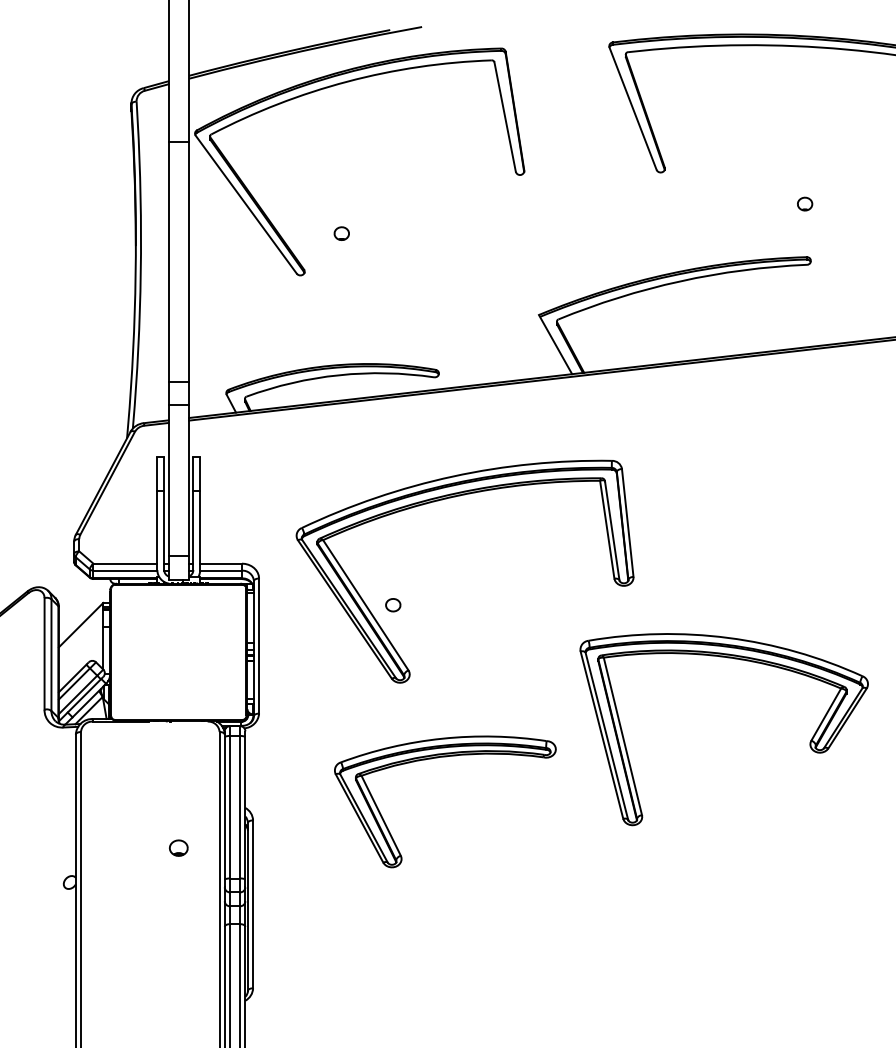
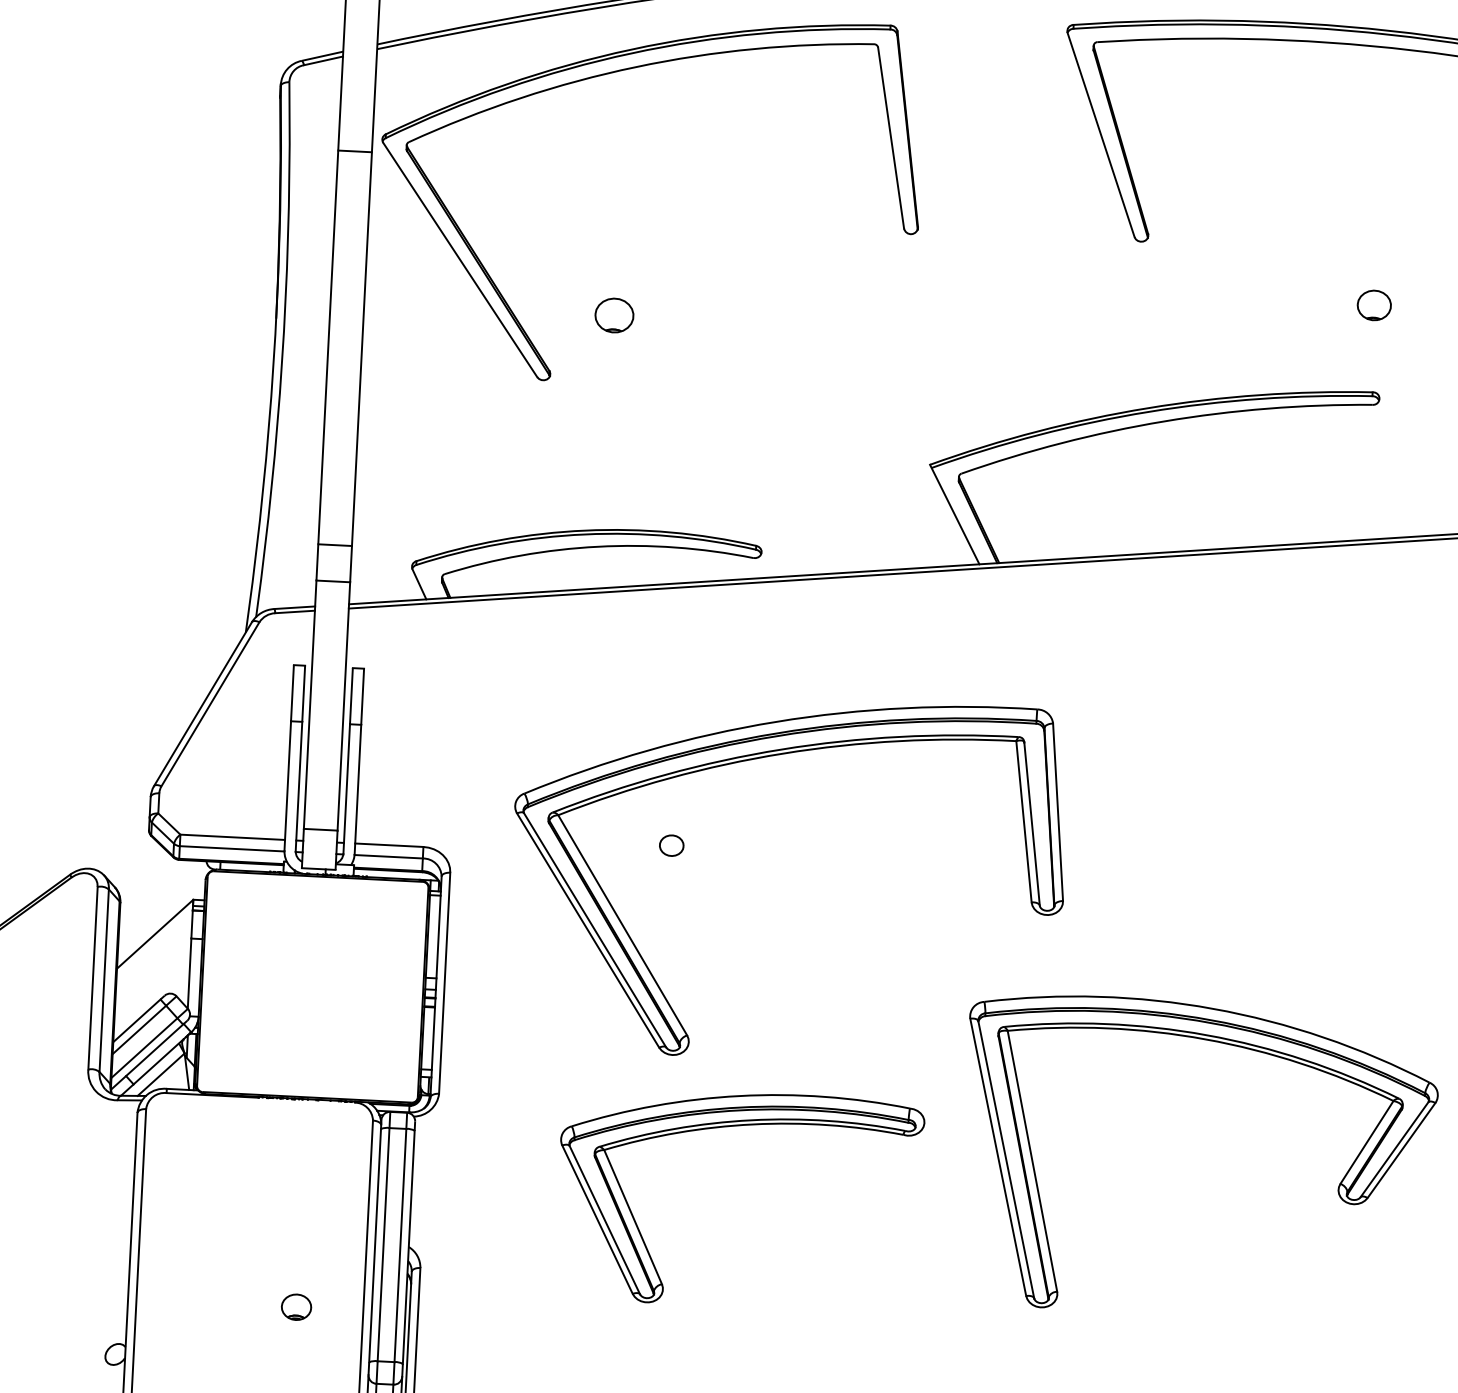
part: (805, 203) -> (1375, 304), size x1.4
part: (341, 233) -> (613, 315), size x1.6
part: (393, 605) -> (672, 846), moved
part: (437, 758) -> (729, 1127), moved

